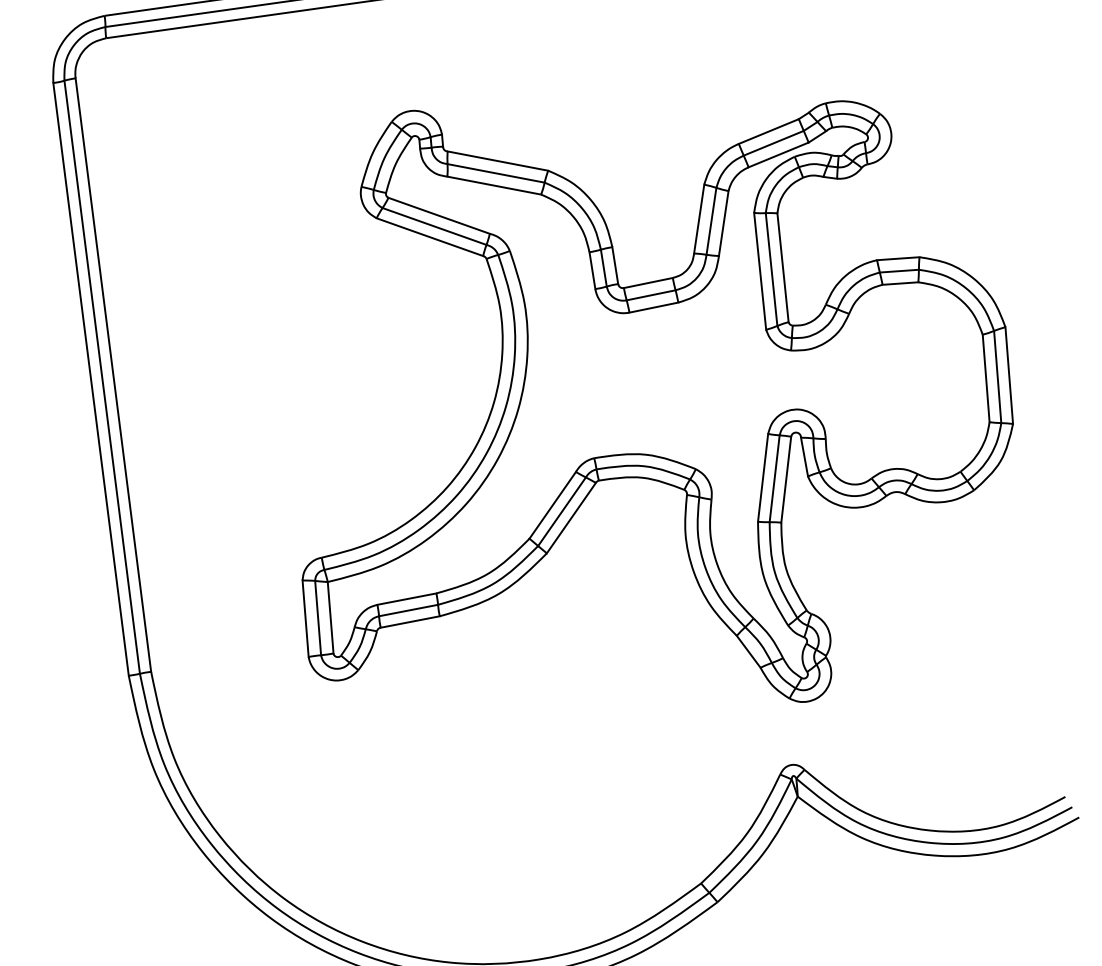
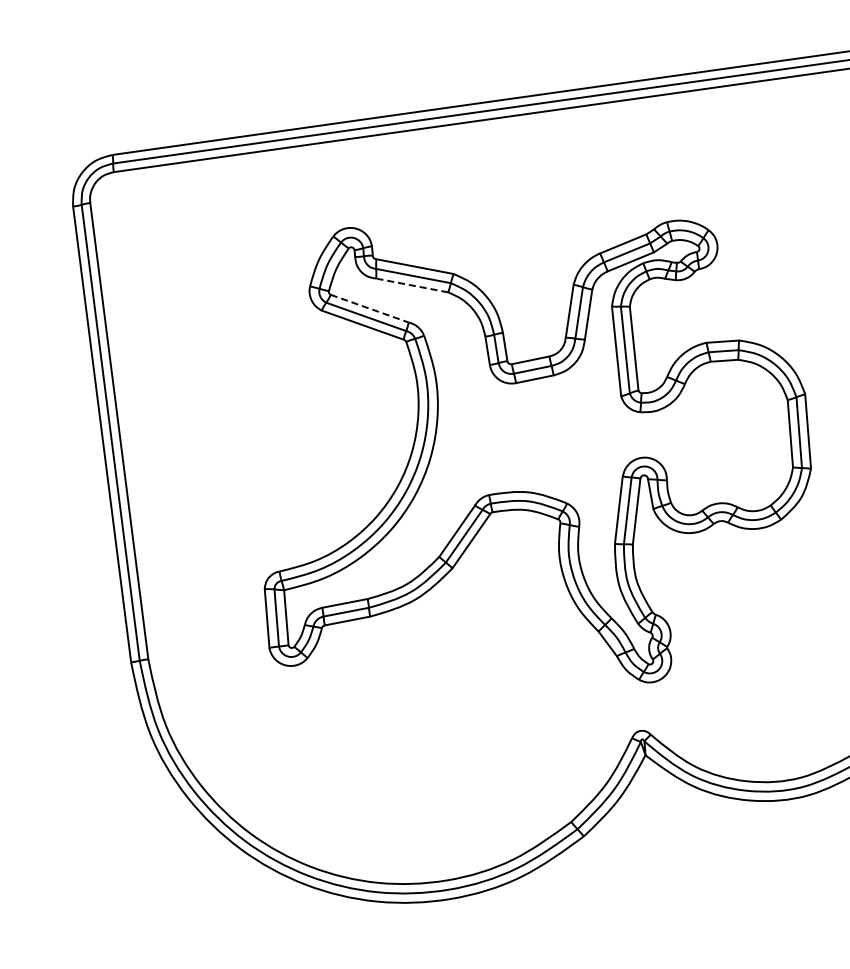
line: (494, 185) -> (412, 285), solid -> dashed
line: (440, 215) -> (370, 308), solid -> dashed

